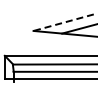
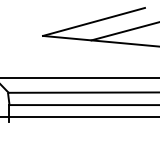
line: (63, 22) -> (93, 21), dashed -> solid

